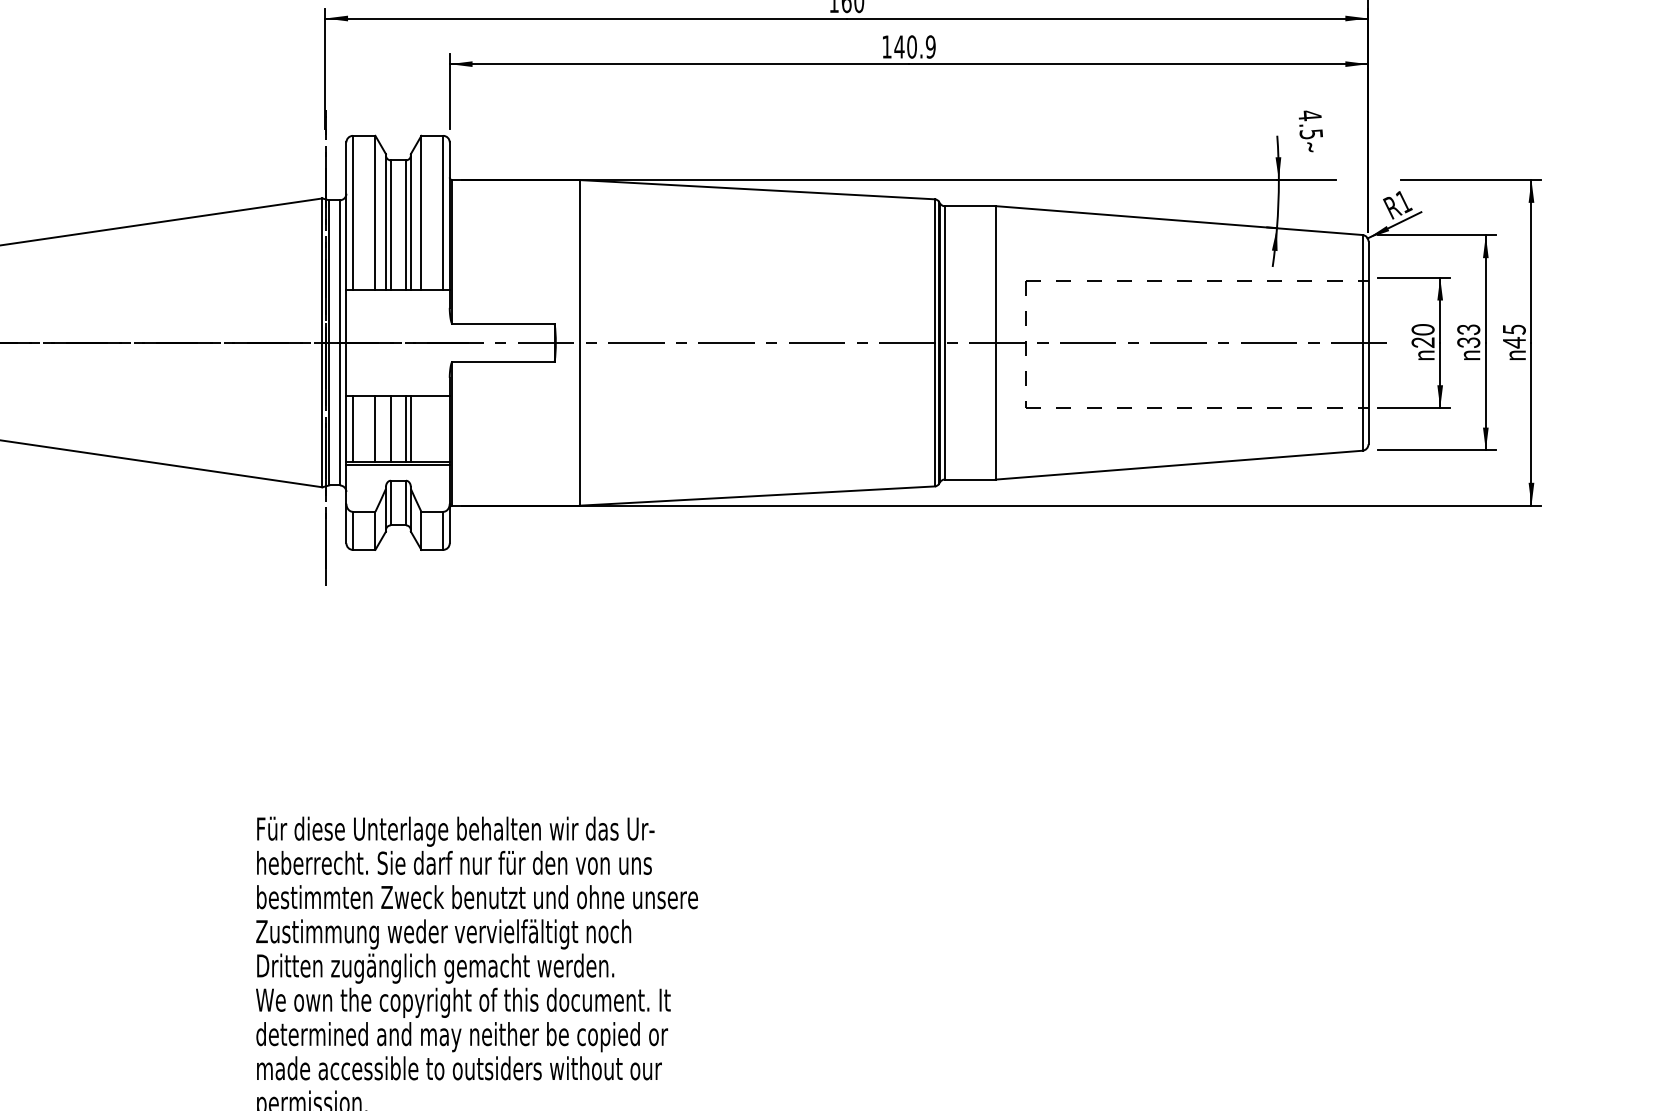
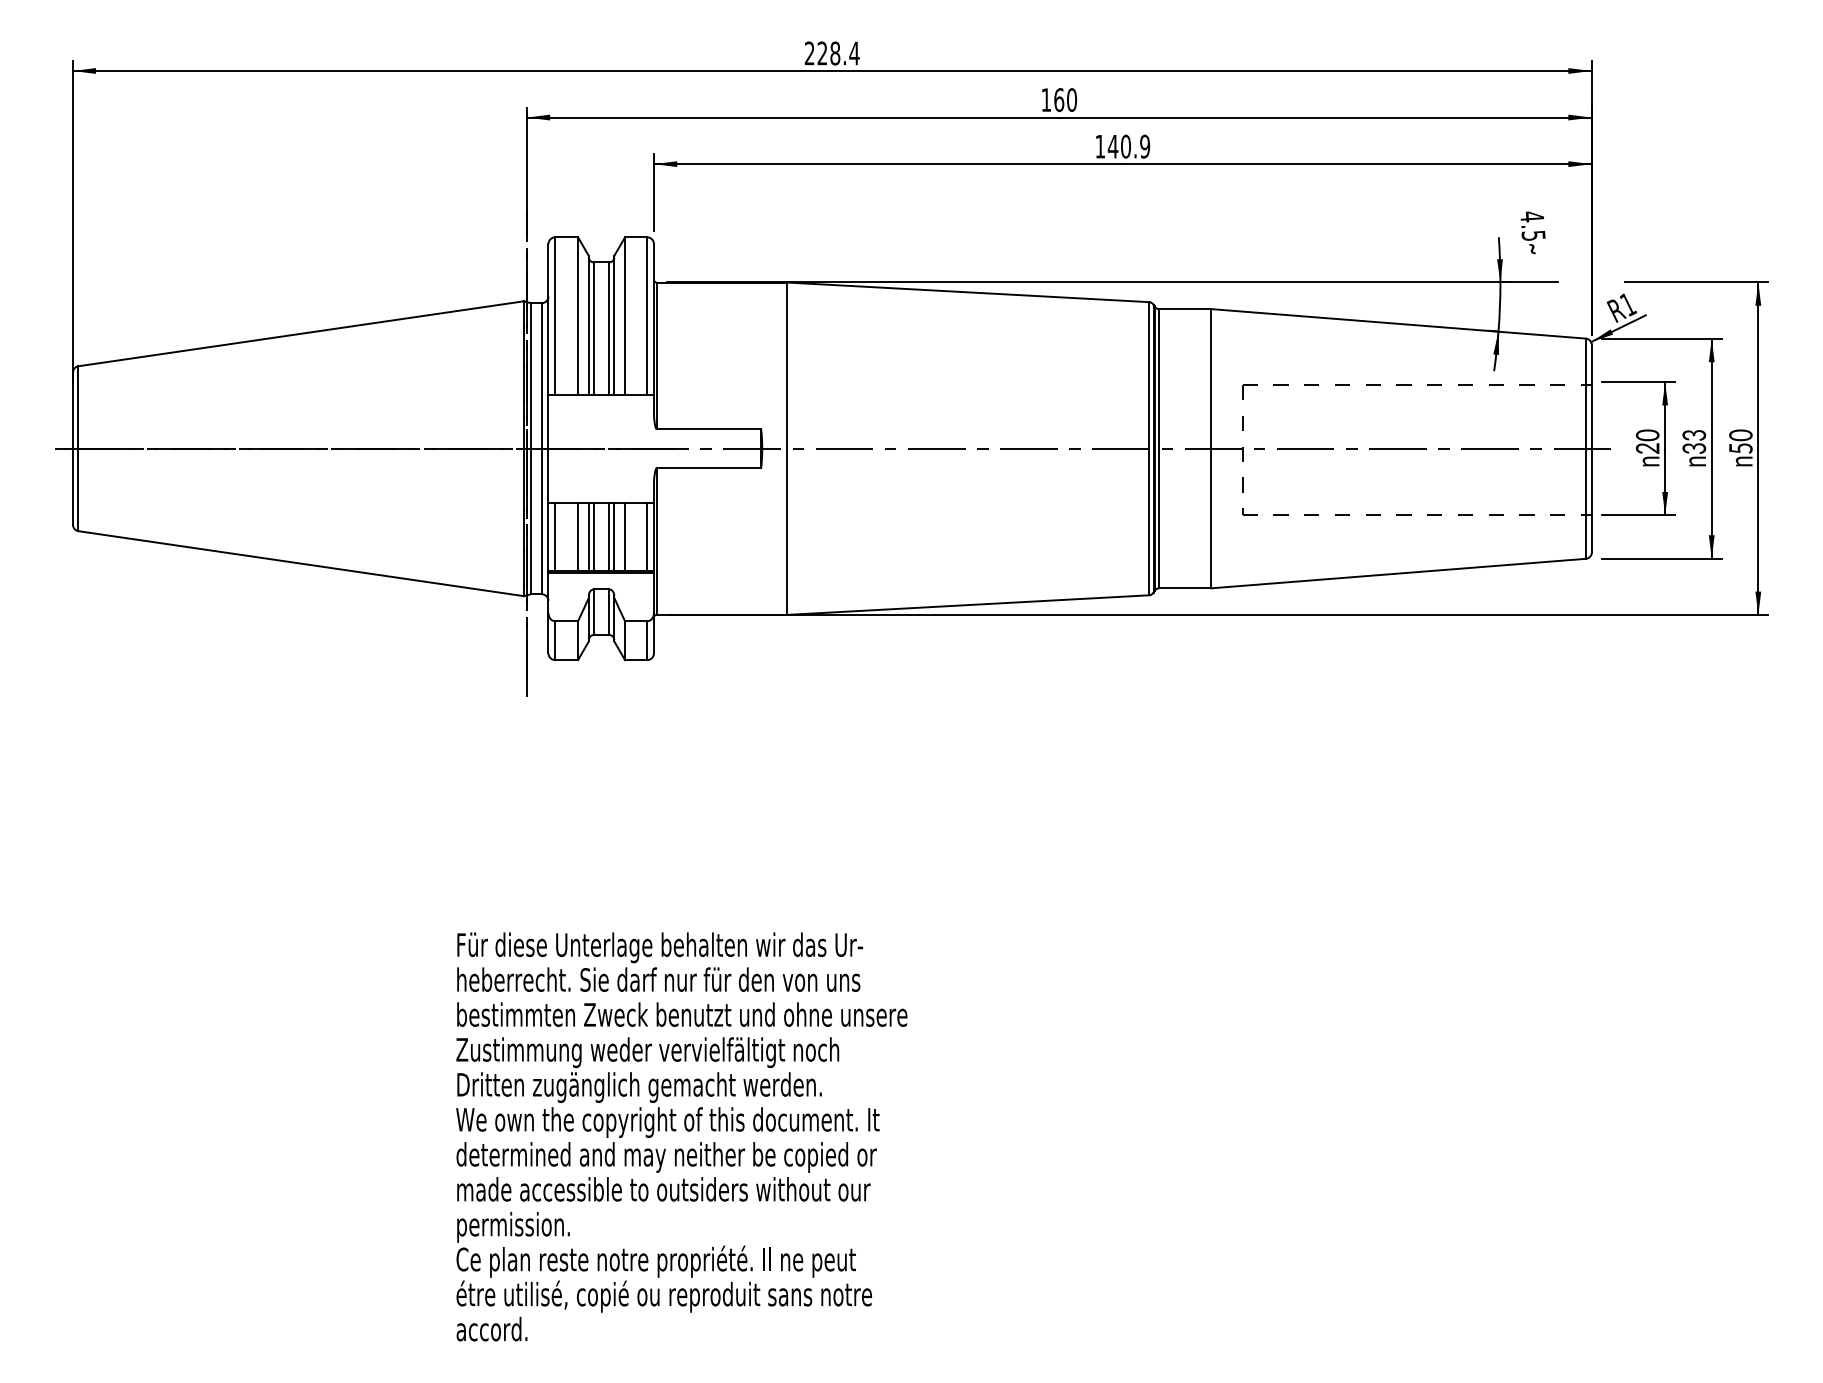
text: (1514, 335) -> (1740, 441), 45 -> 50
line: (385, 428) -> (588, 536), added
line: (421, 428) -> (625, 536), added
line: (443, 428) -> (647, 536), added

